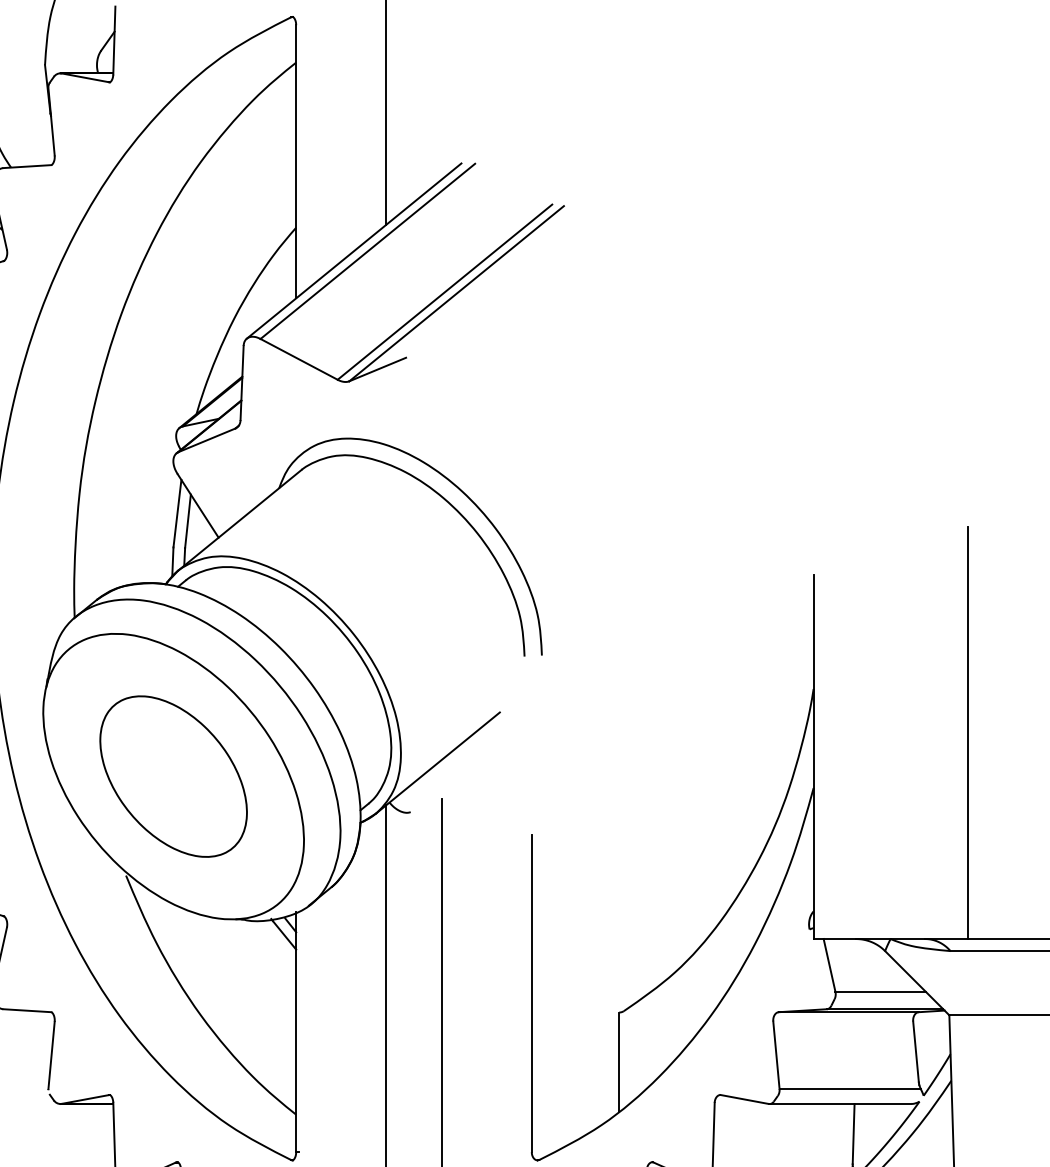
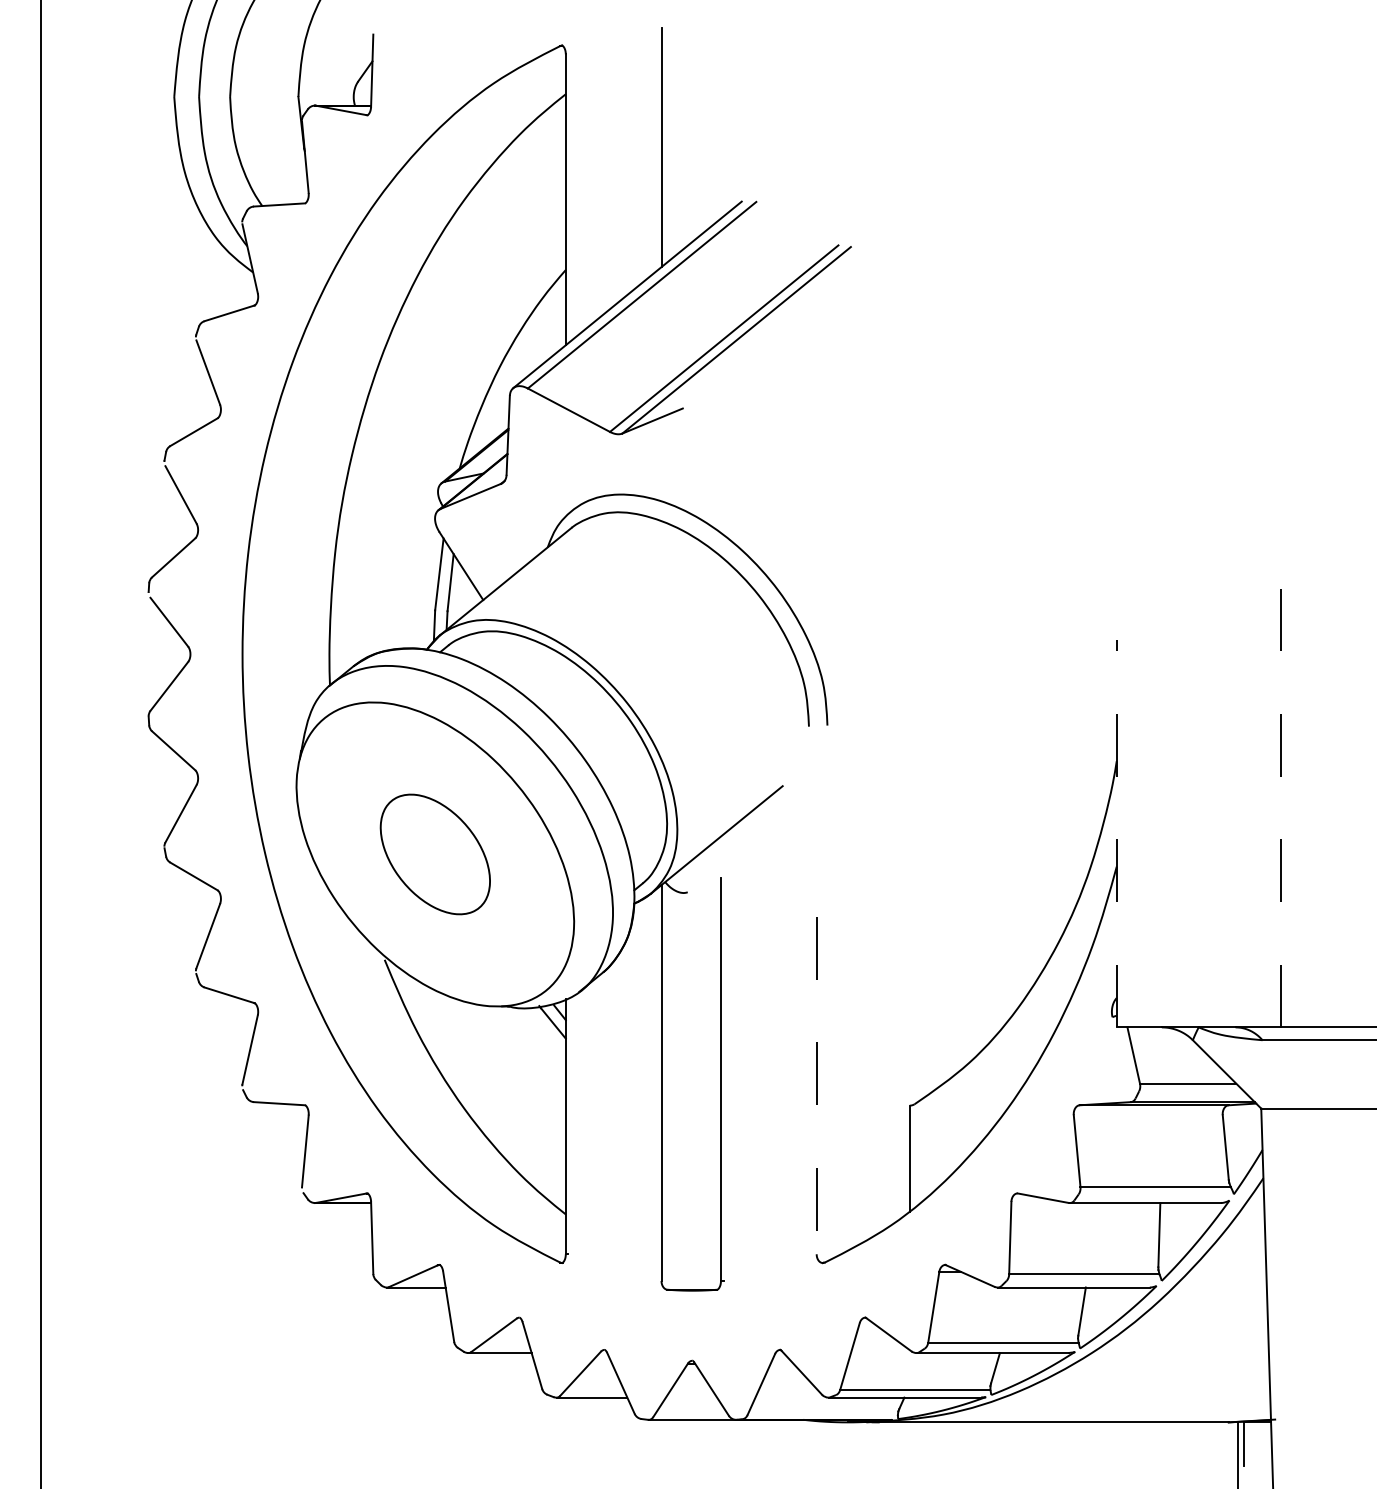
line: (967, 732) -> (1280, 807), solid -> dashed
line: (813, 756) -> (1116, 833), solid -> dashed
part: (173, 776) -> (435, 854), size x0.7
line: (531, 993) -> (816, 1085), solid -> dashed

